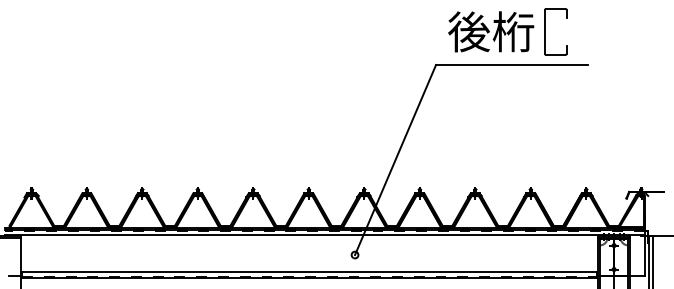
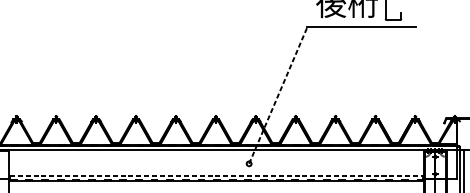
line: (395, 159) -> (278, 95), solid -> dashed
line: (309, 271) -> (216, 175), solid -> dashed

